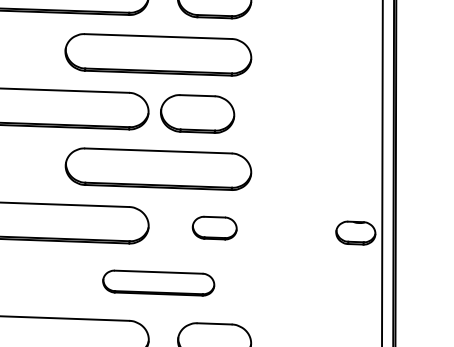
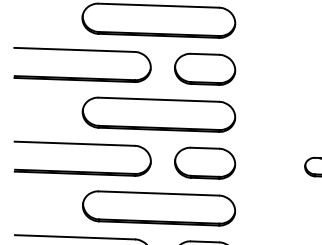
part: (197, 113) -> (204, 68), moved
part: (214, 227) -> (204, 162), size x1.67
part: (158, 282) -> (158, 207), size x1.67

